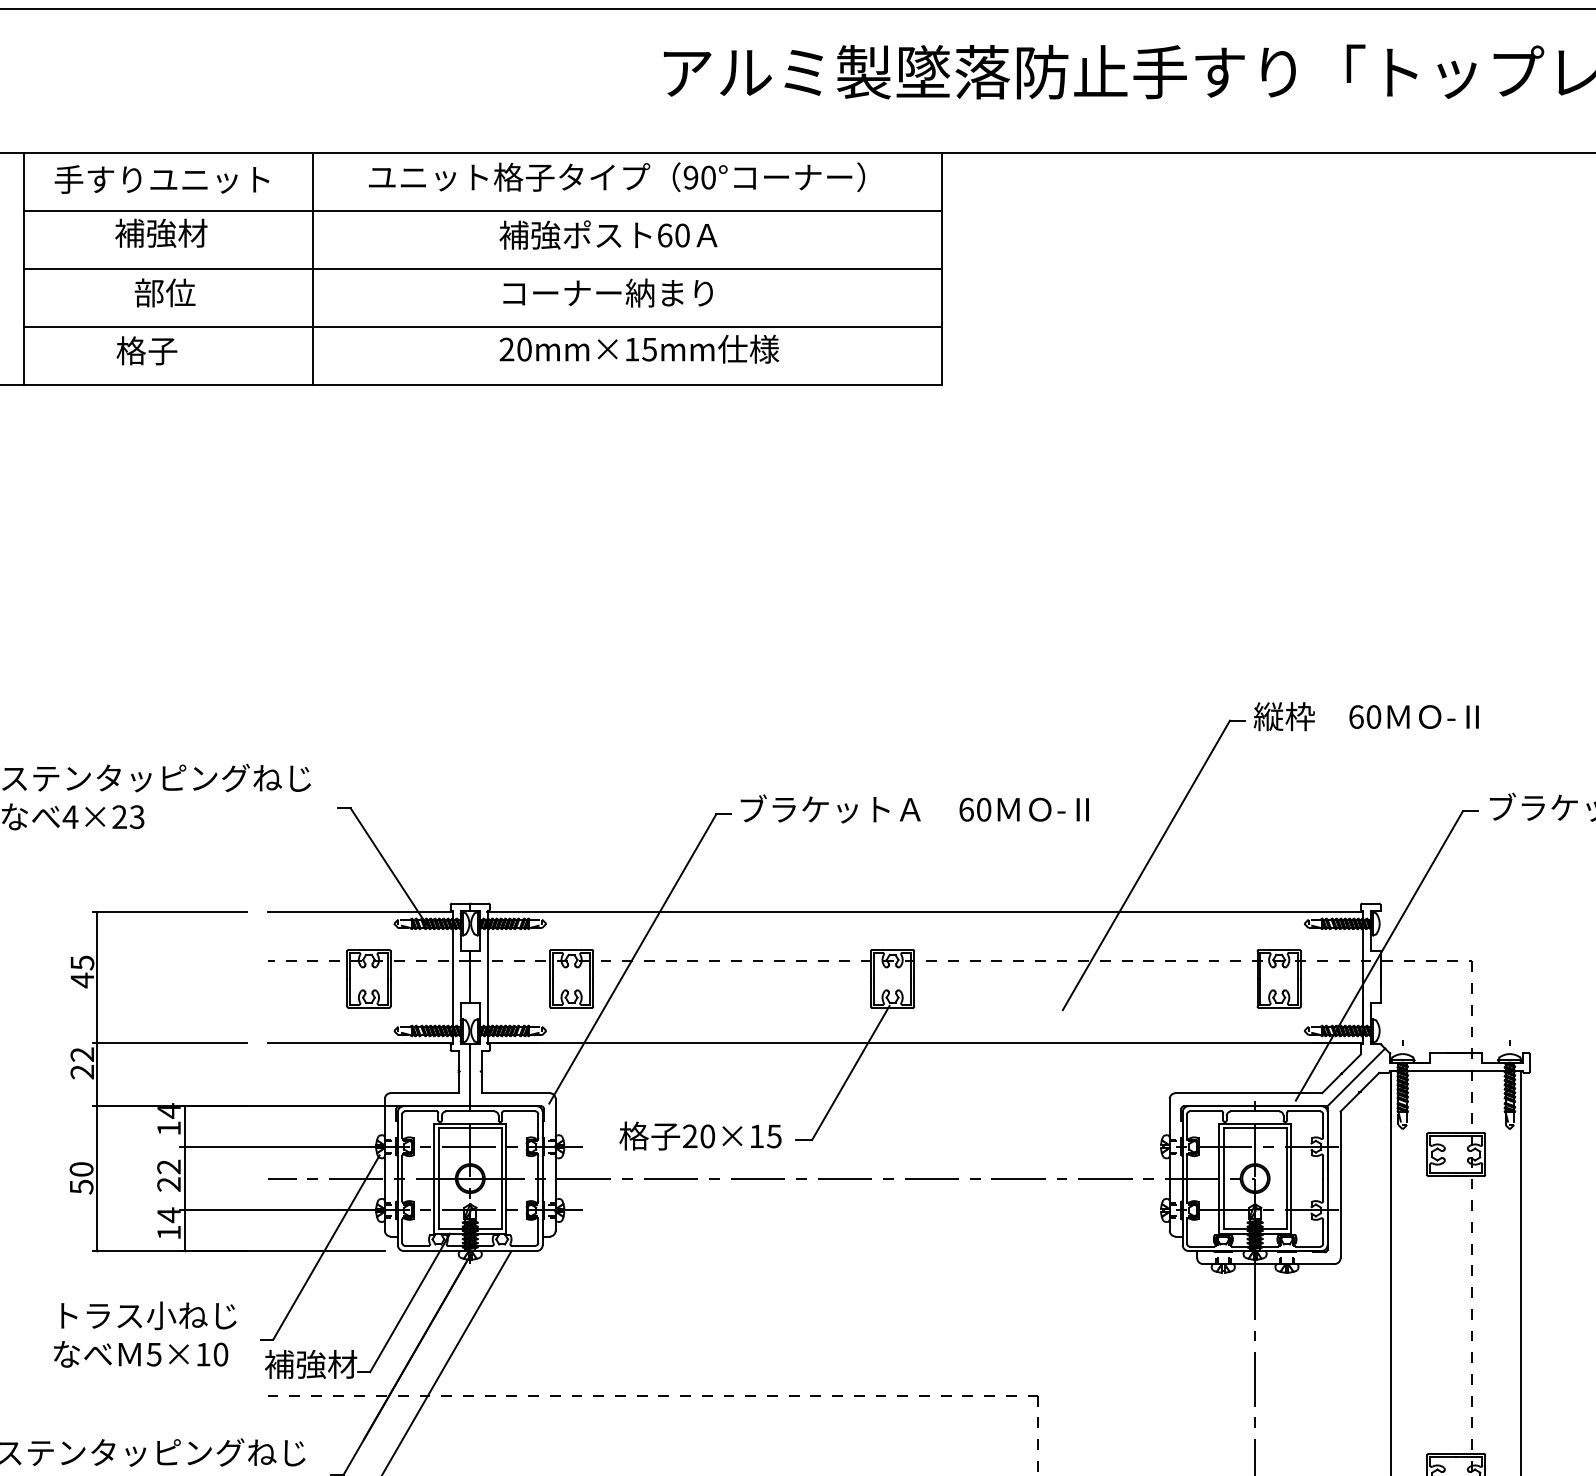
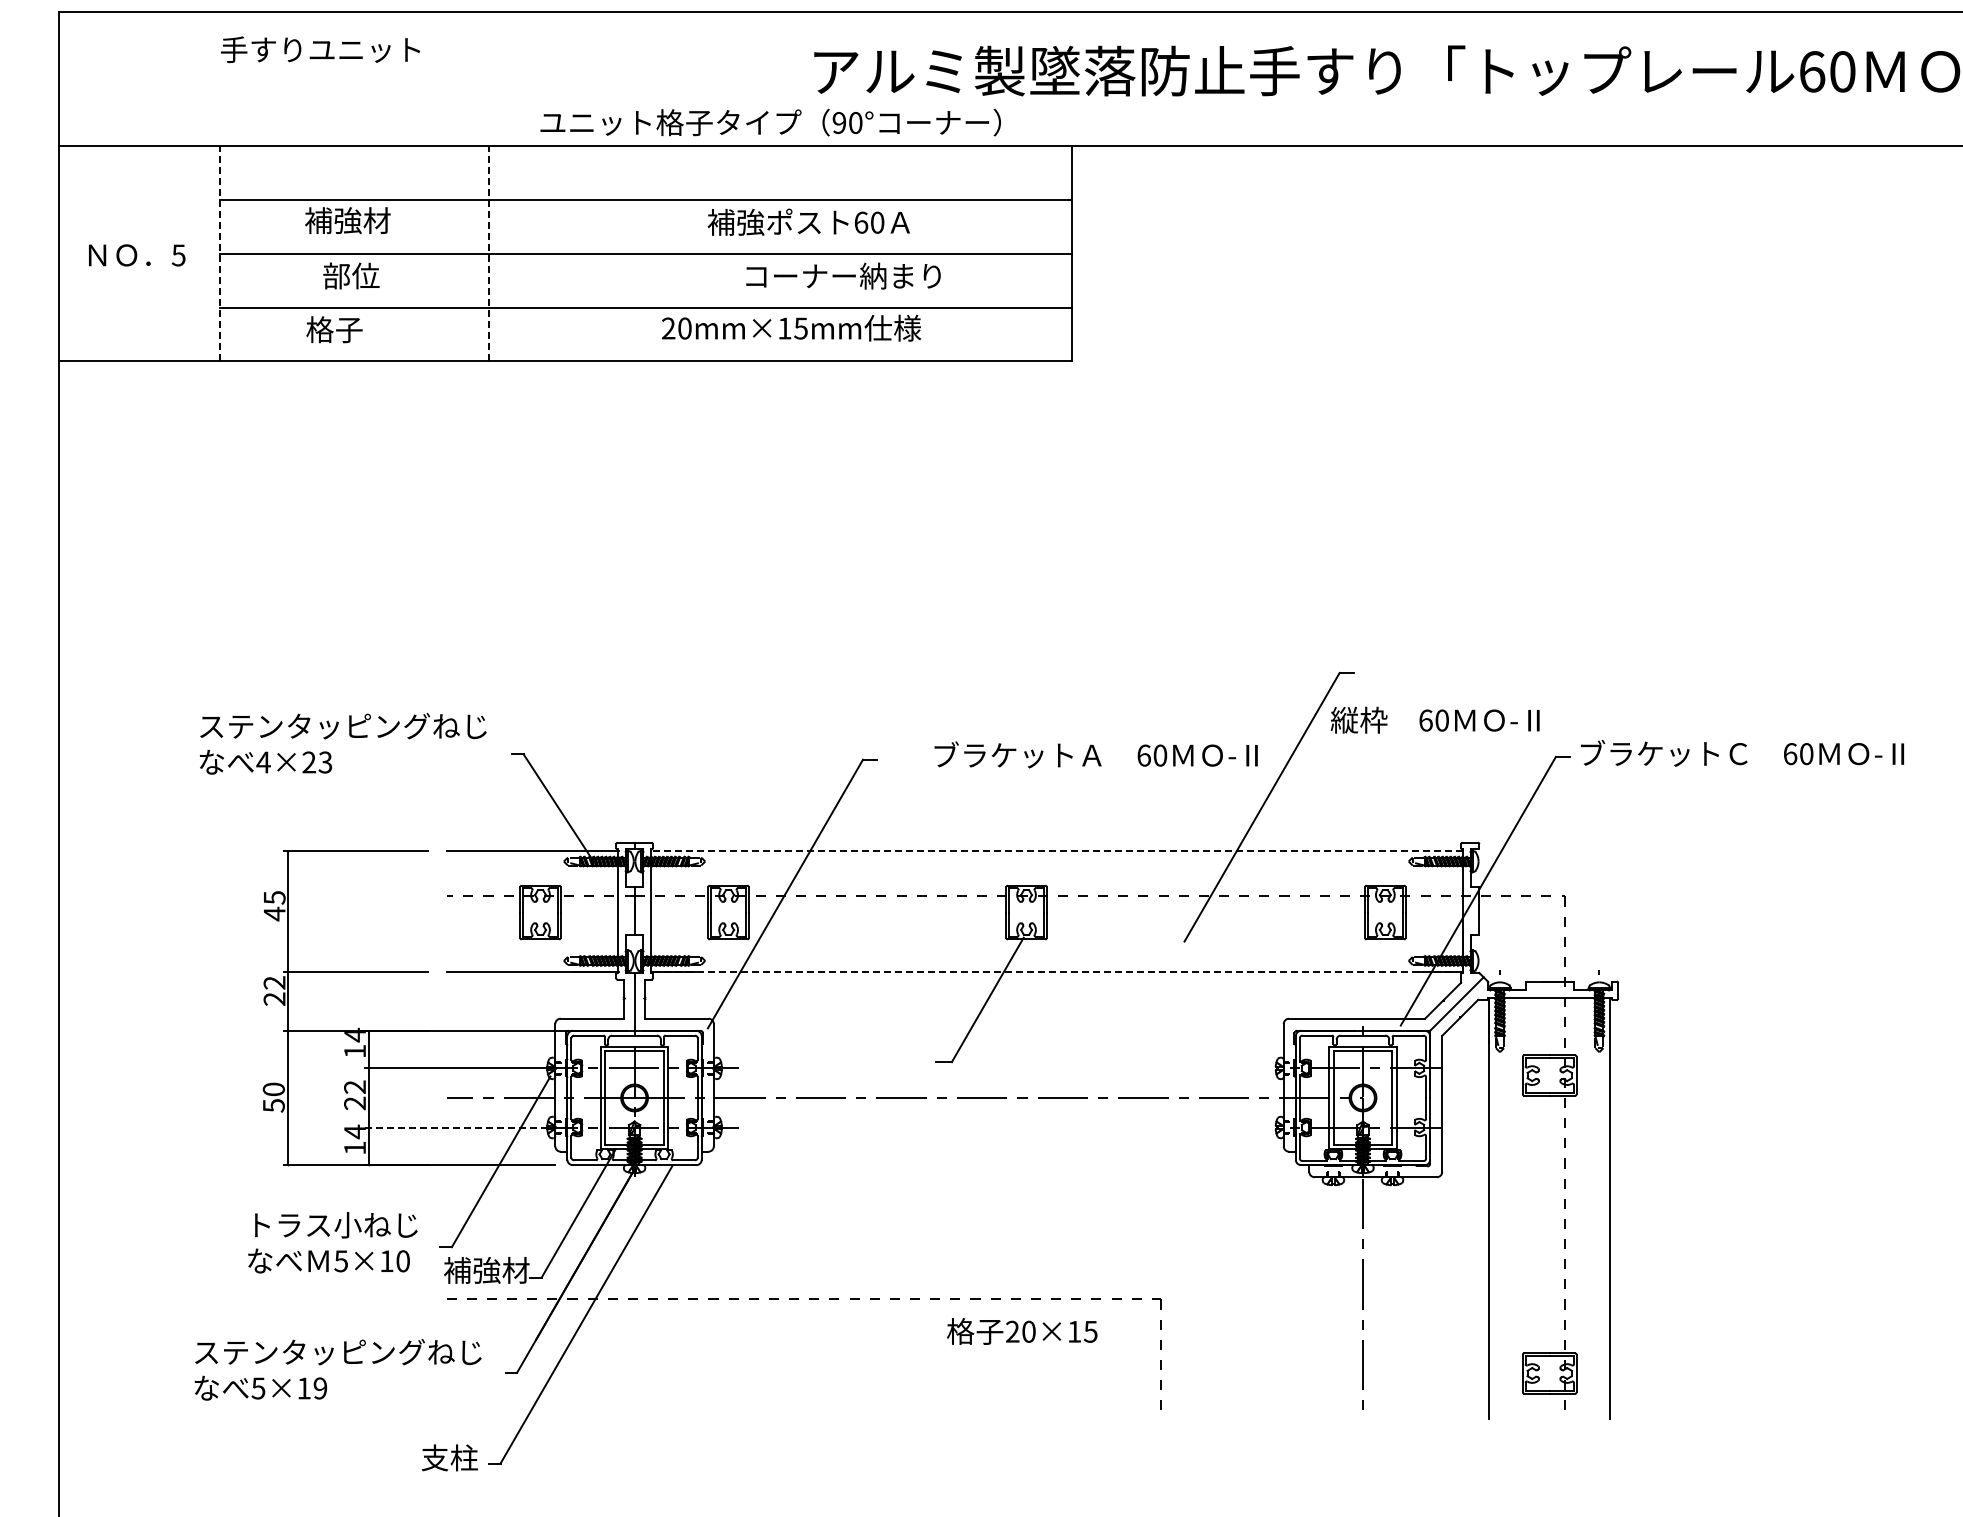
text: (616, 177) -> (770, 122), moved
text: (162, 179) -> (320, 49), moved
text: (608, 234) -> (808, 221), moved
line: (24, 268) -> (220, 253), solid -> dashed
line: (312, 268) -> (488, 253), solid -> dashed
text: (608, 292) -> (843, 275), moved
text: (1365, 715) -> (1434, 719), moved
text: (914, 808) -> (1095, 754), moved
line: (924, 911) -> (1056, 850), solid -> dashed
line: (924, 1042) -> (1056, 971), solid -> dashed
text: (700, 1136) -> (1022, 1331), moved
line: (282, 1210) -> (460, 1127), solid -> dashed

